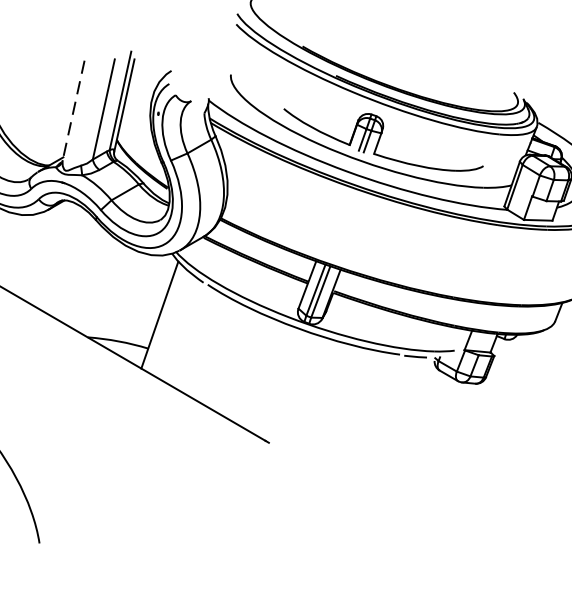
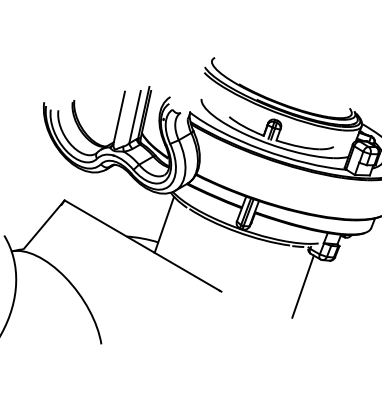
line: (74, 110) -> (119, 117), dashed -> solid
line: (423, 432) -> (302, 286), added

